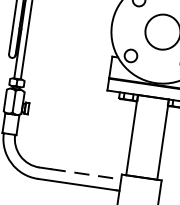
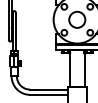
line: (87, 174) -> (52, 89), dashed -> solid

